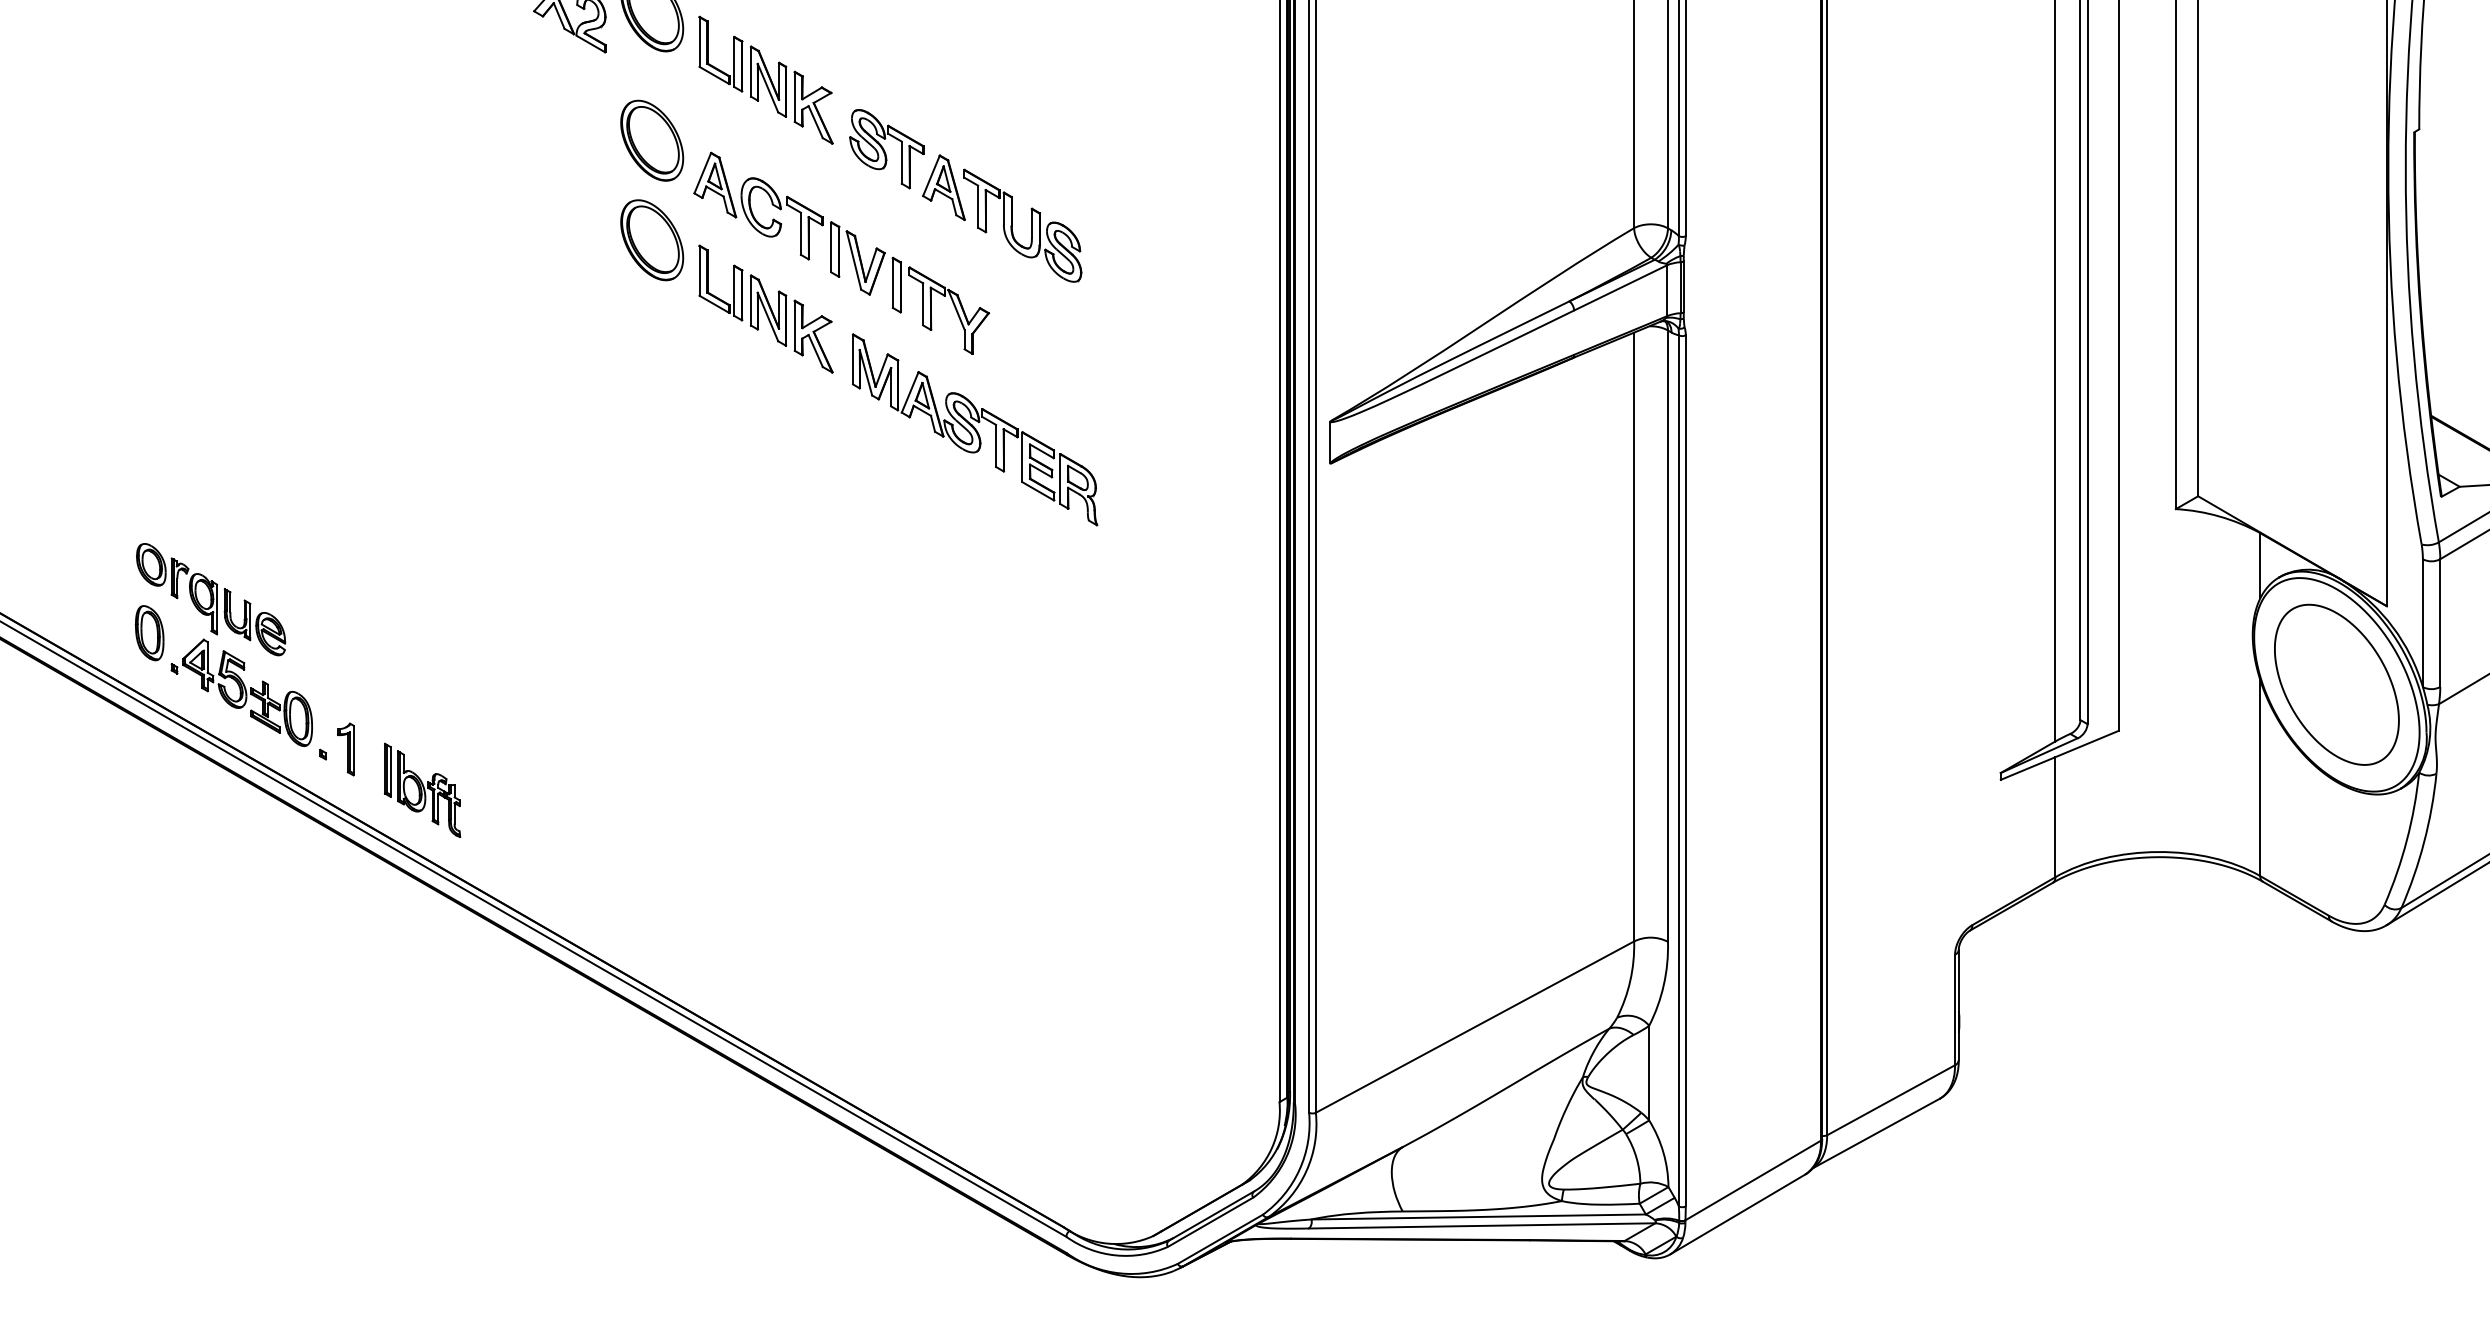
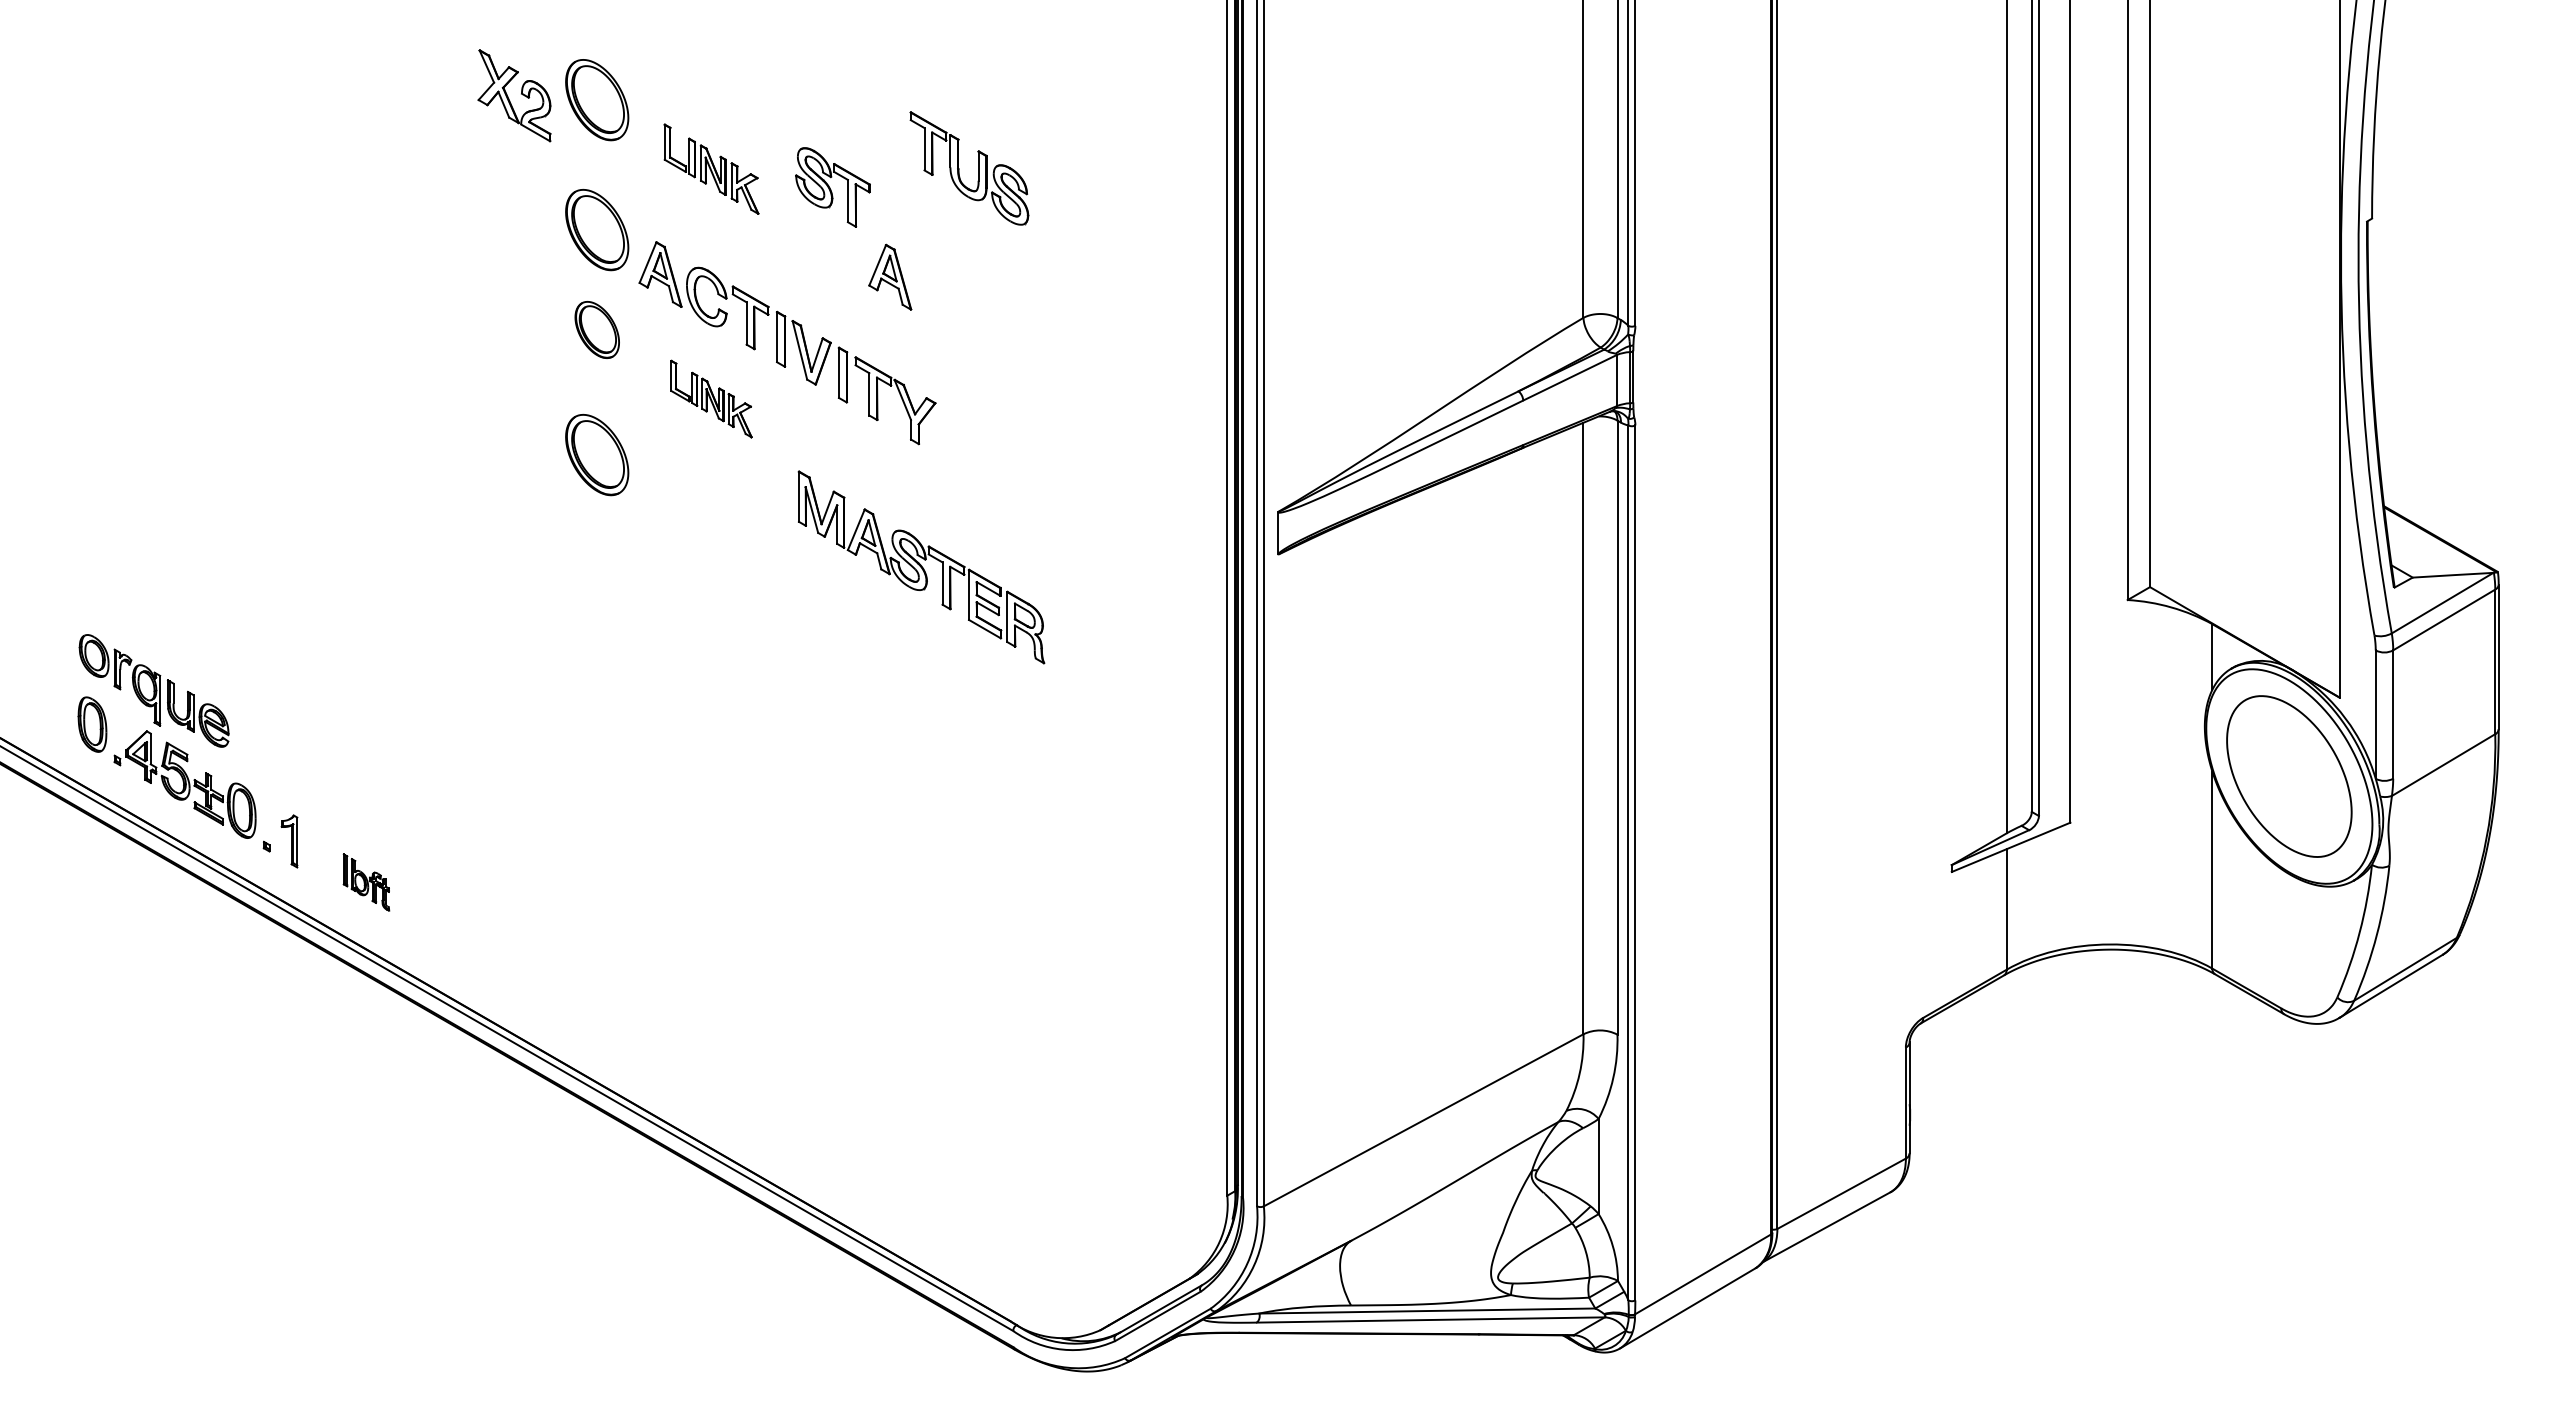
part: (765, 79) -> (711, 168), size x0.7
part: (886, 149) -> (832, 187), moved
part: (1031, 225) -> (978, 168), moved
part: (652, 239) -> (597, 329), size x0.7
part: (765, 308) -> (711, 398), size x0.6
part: (652, 365) -> (597, 455), added
part: (975, 429) -> (921, 567), moved
part: (422, 790) -> (366, 882), size x0.6

